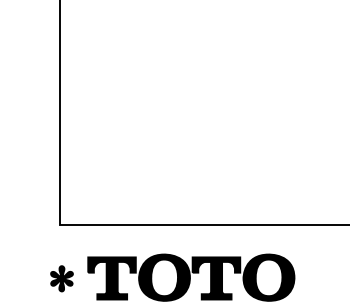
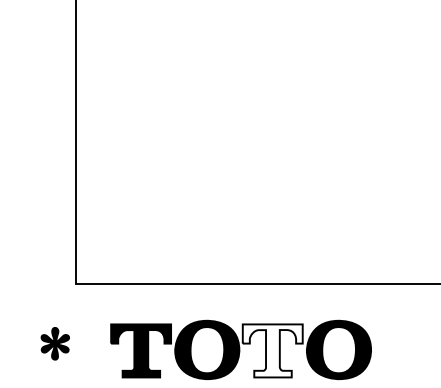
part: (61, 278) -> (54, 343), moved
fill: (216, 278) -> (272, 350), removed

